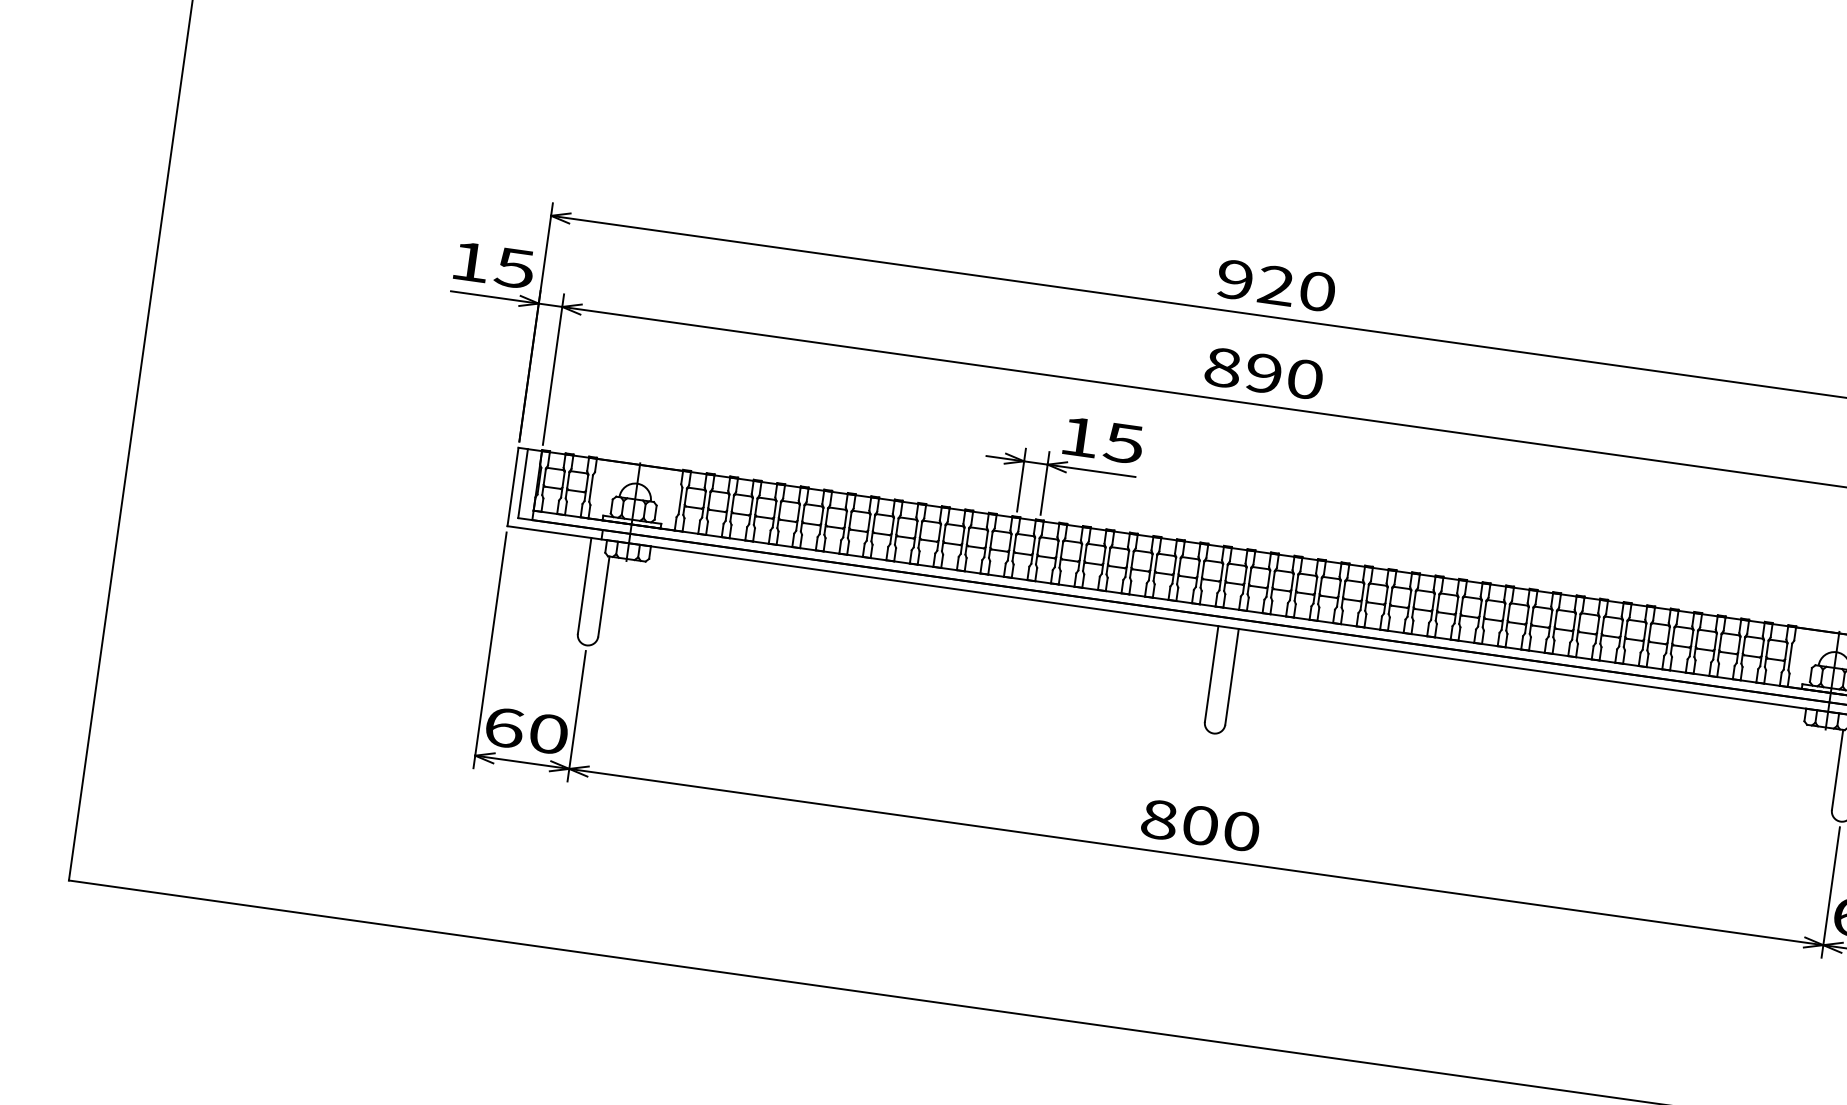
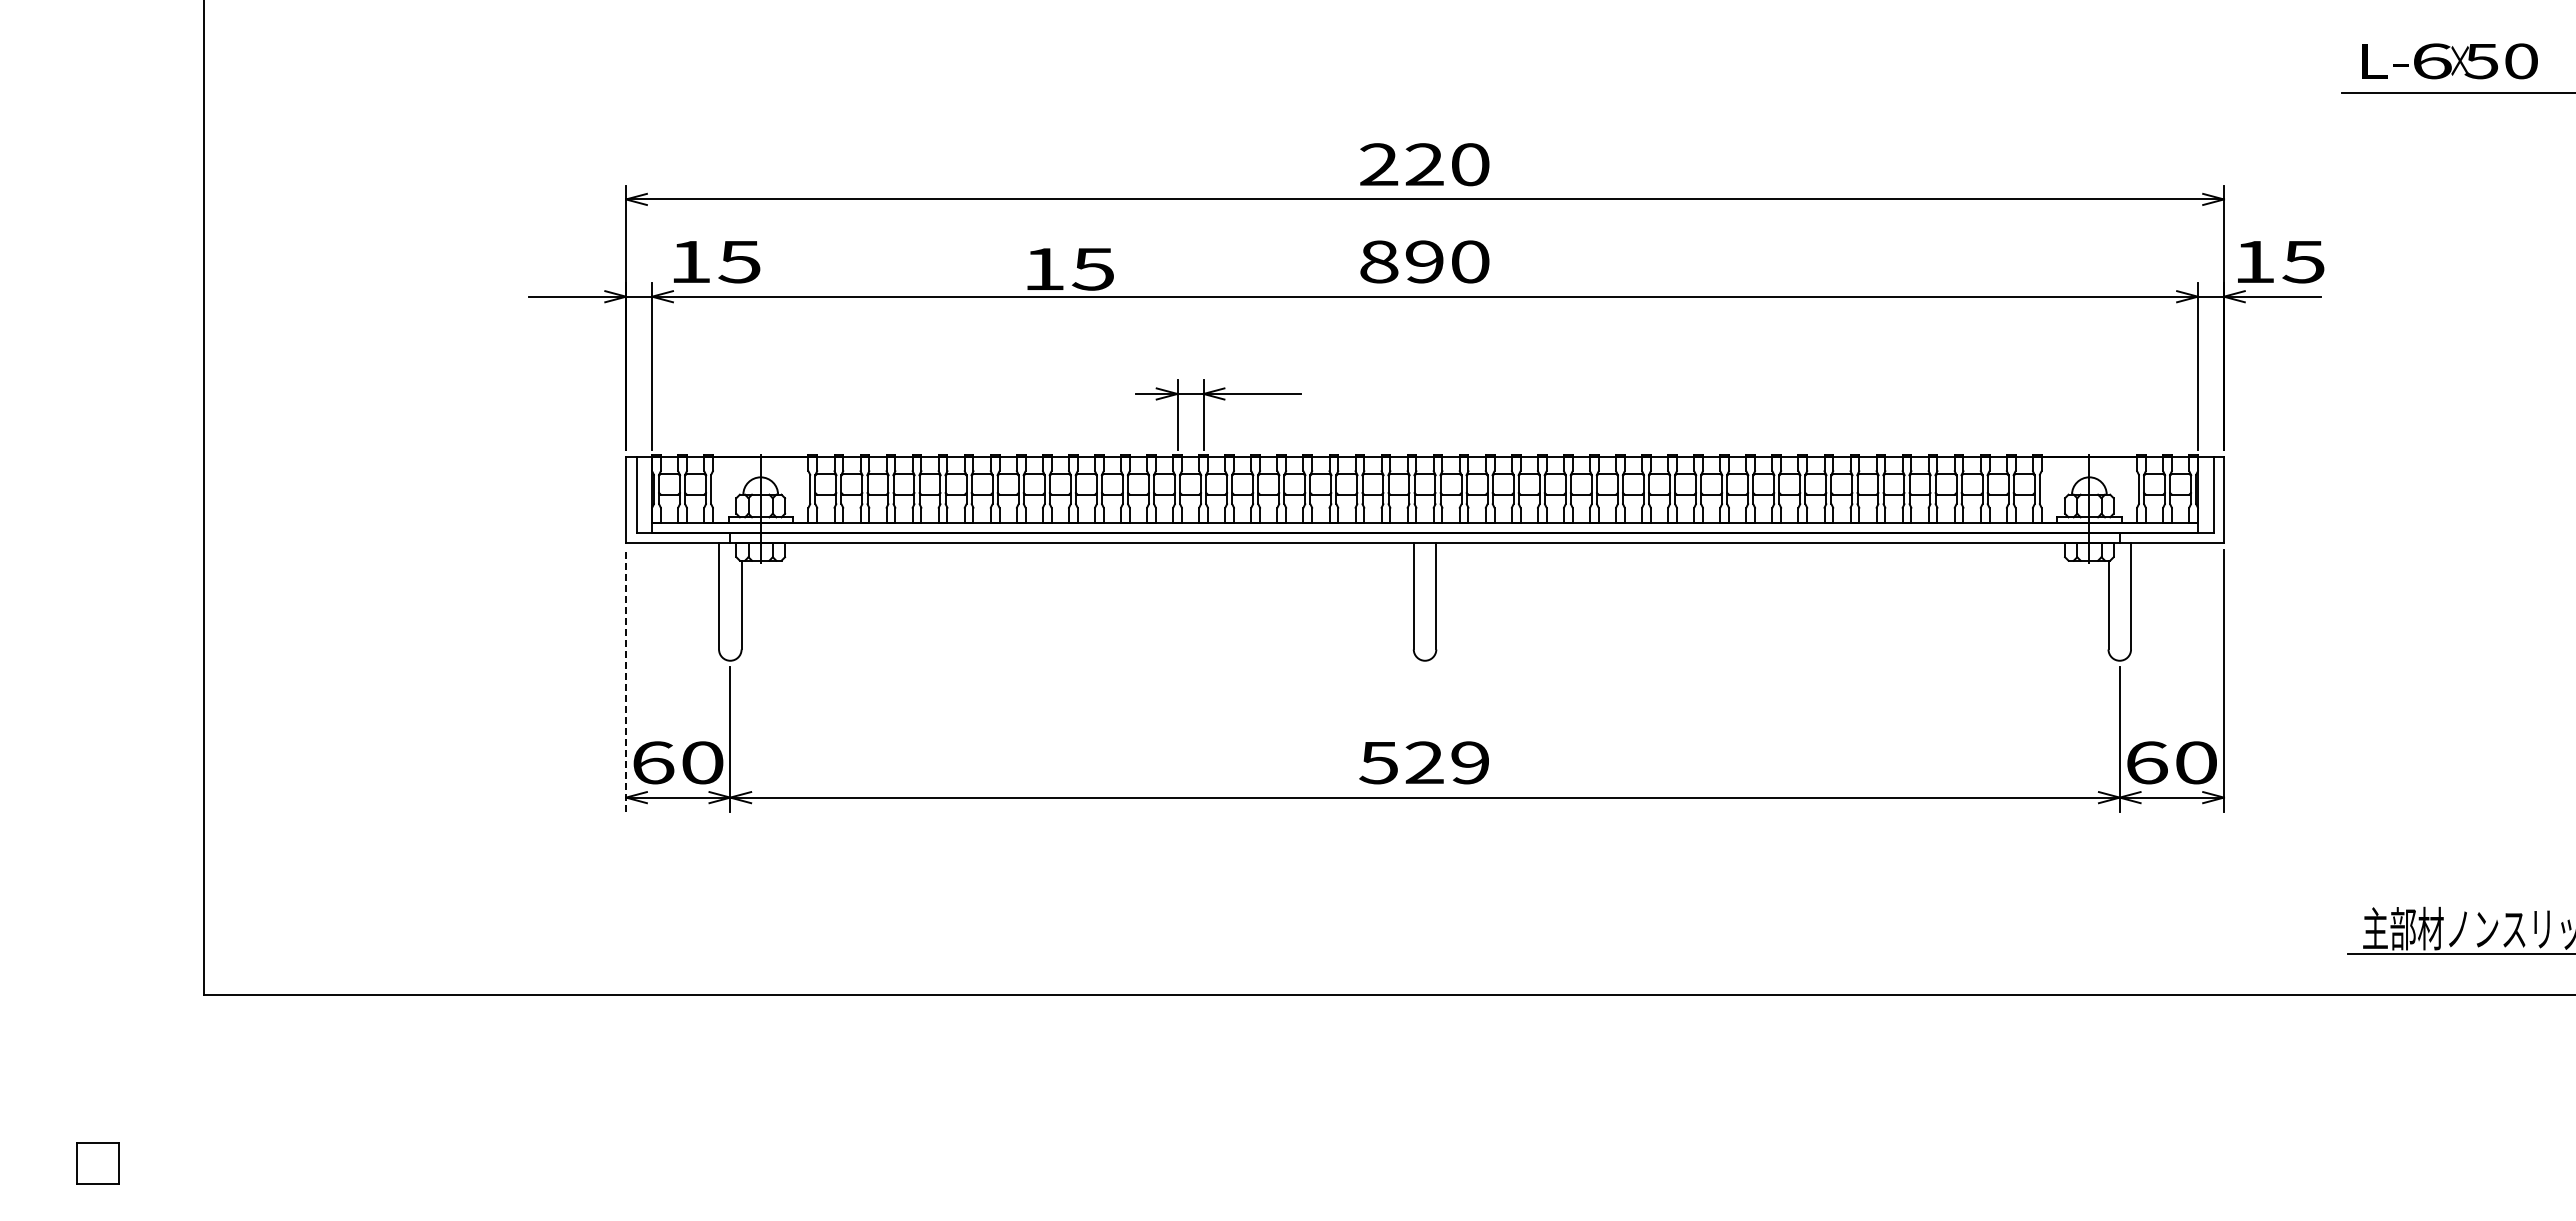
text: (494, 265) -> (717, 262), moved
text: (1235, 279) -> (1379, 164), 920 -> 220
text: (1103, 440) -> (1070, 269), moved
line: (490, 650) -> (626, 680), solid -> dashed
text: (1200, 825) -> (1424, 762), 800 -> 529

